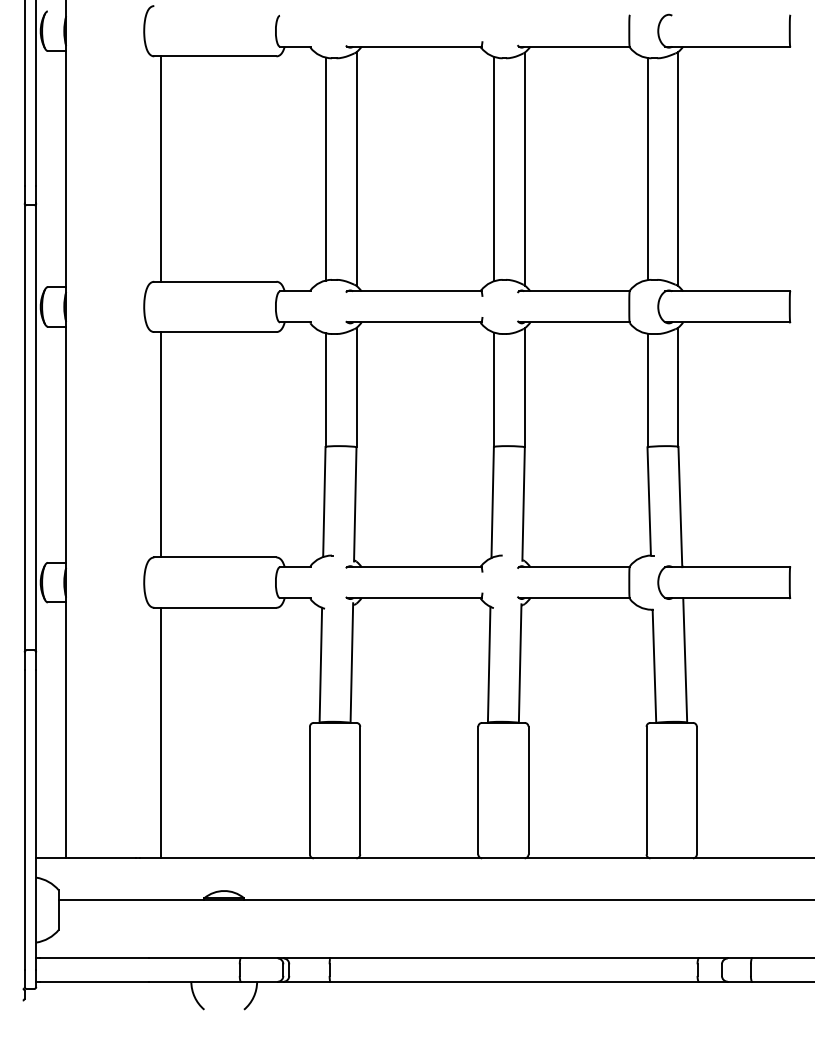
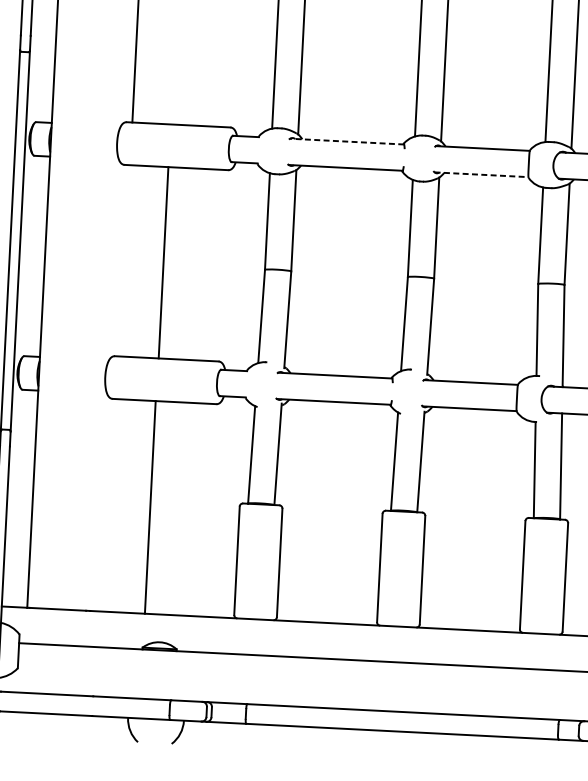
line: (413, 291) -> (346, 141), solid -> dashed
line: (574, 322) -> (481, 174), solid -> dashed
line: (160, 444) -> (163, 262), moved
line: (160, 732) -> (150, 506), moved

